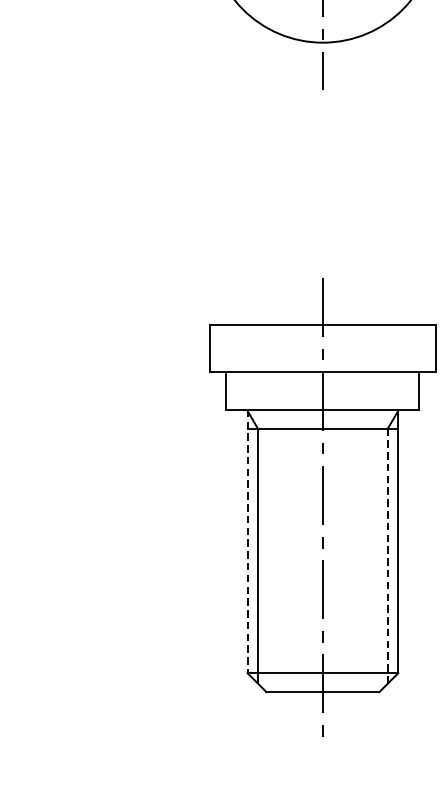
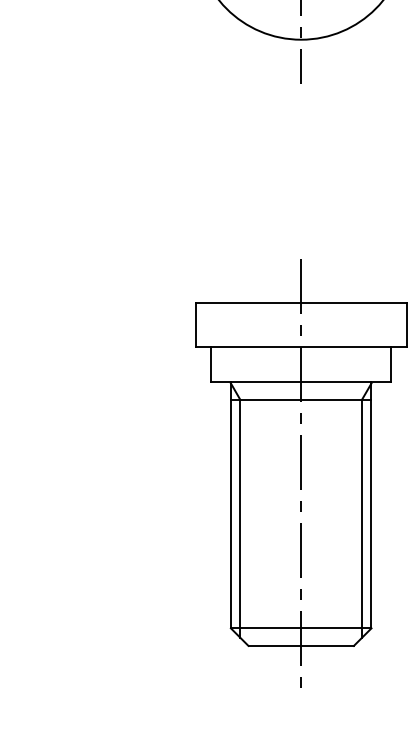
line: (247, 541) -> (230, 505), dashed -> solid
line: (387, 555) -> (361, 518), dashed -> solid

